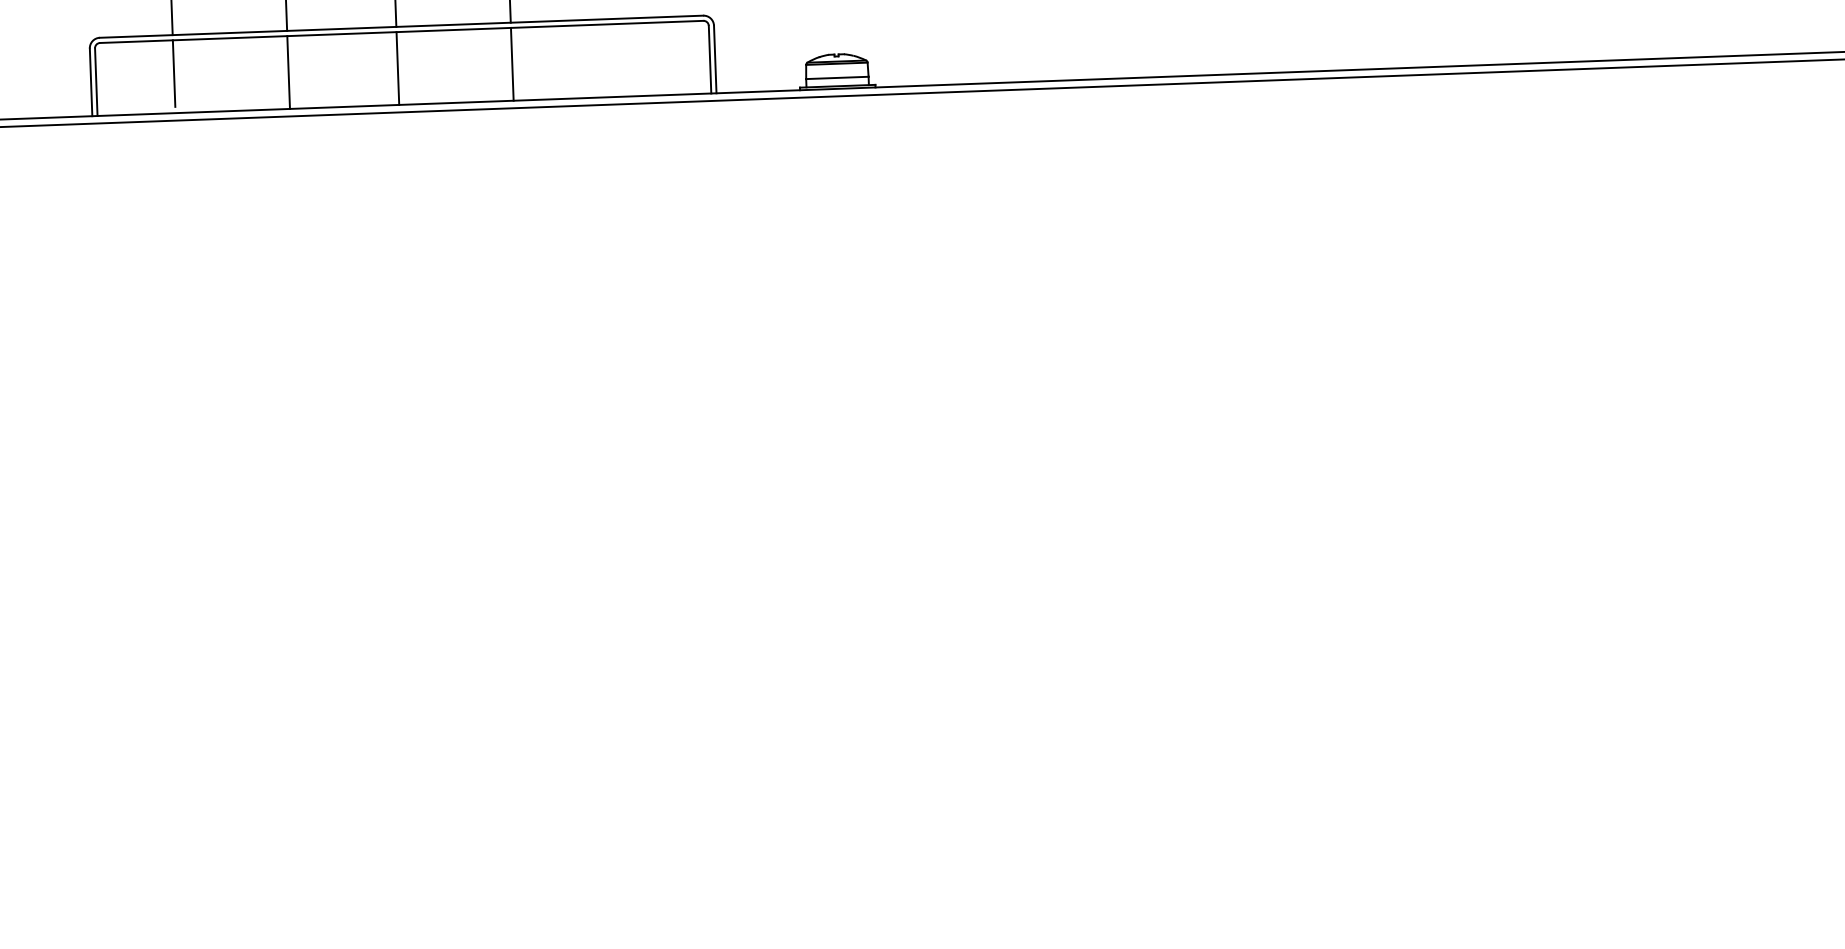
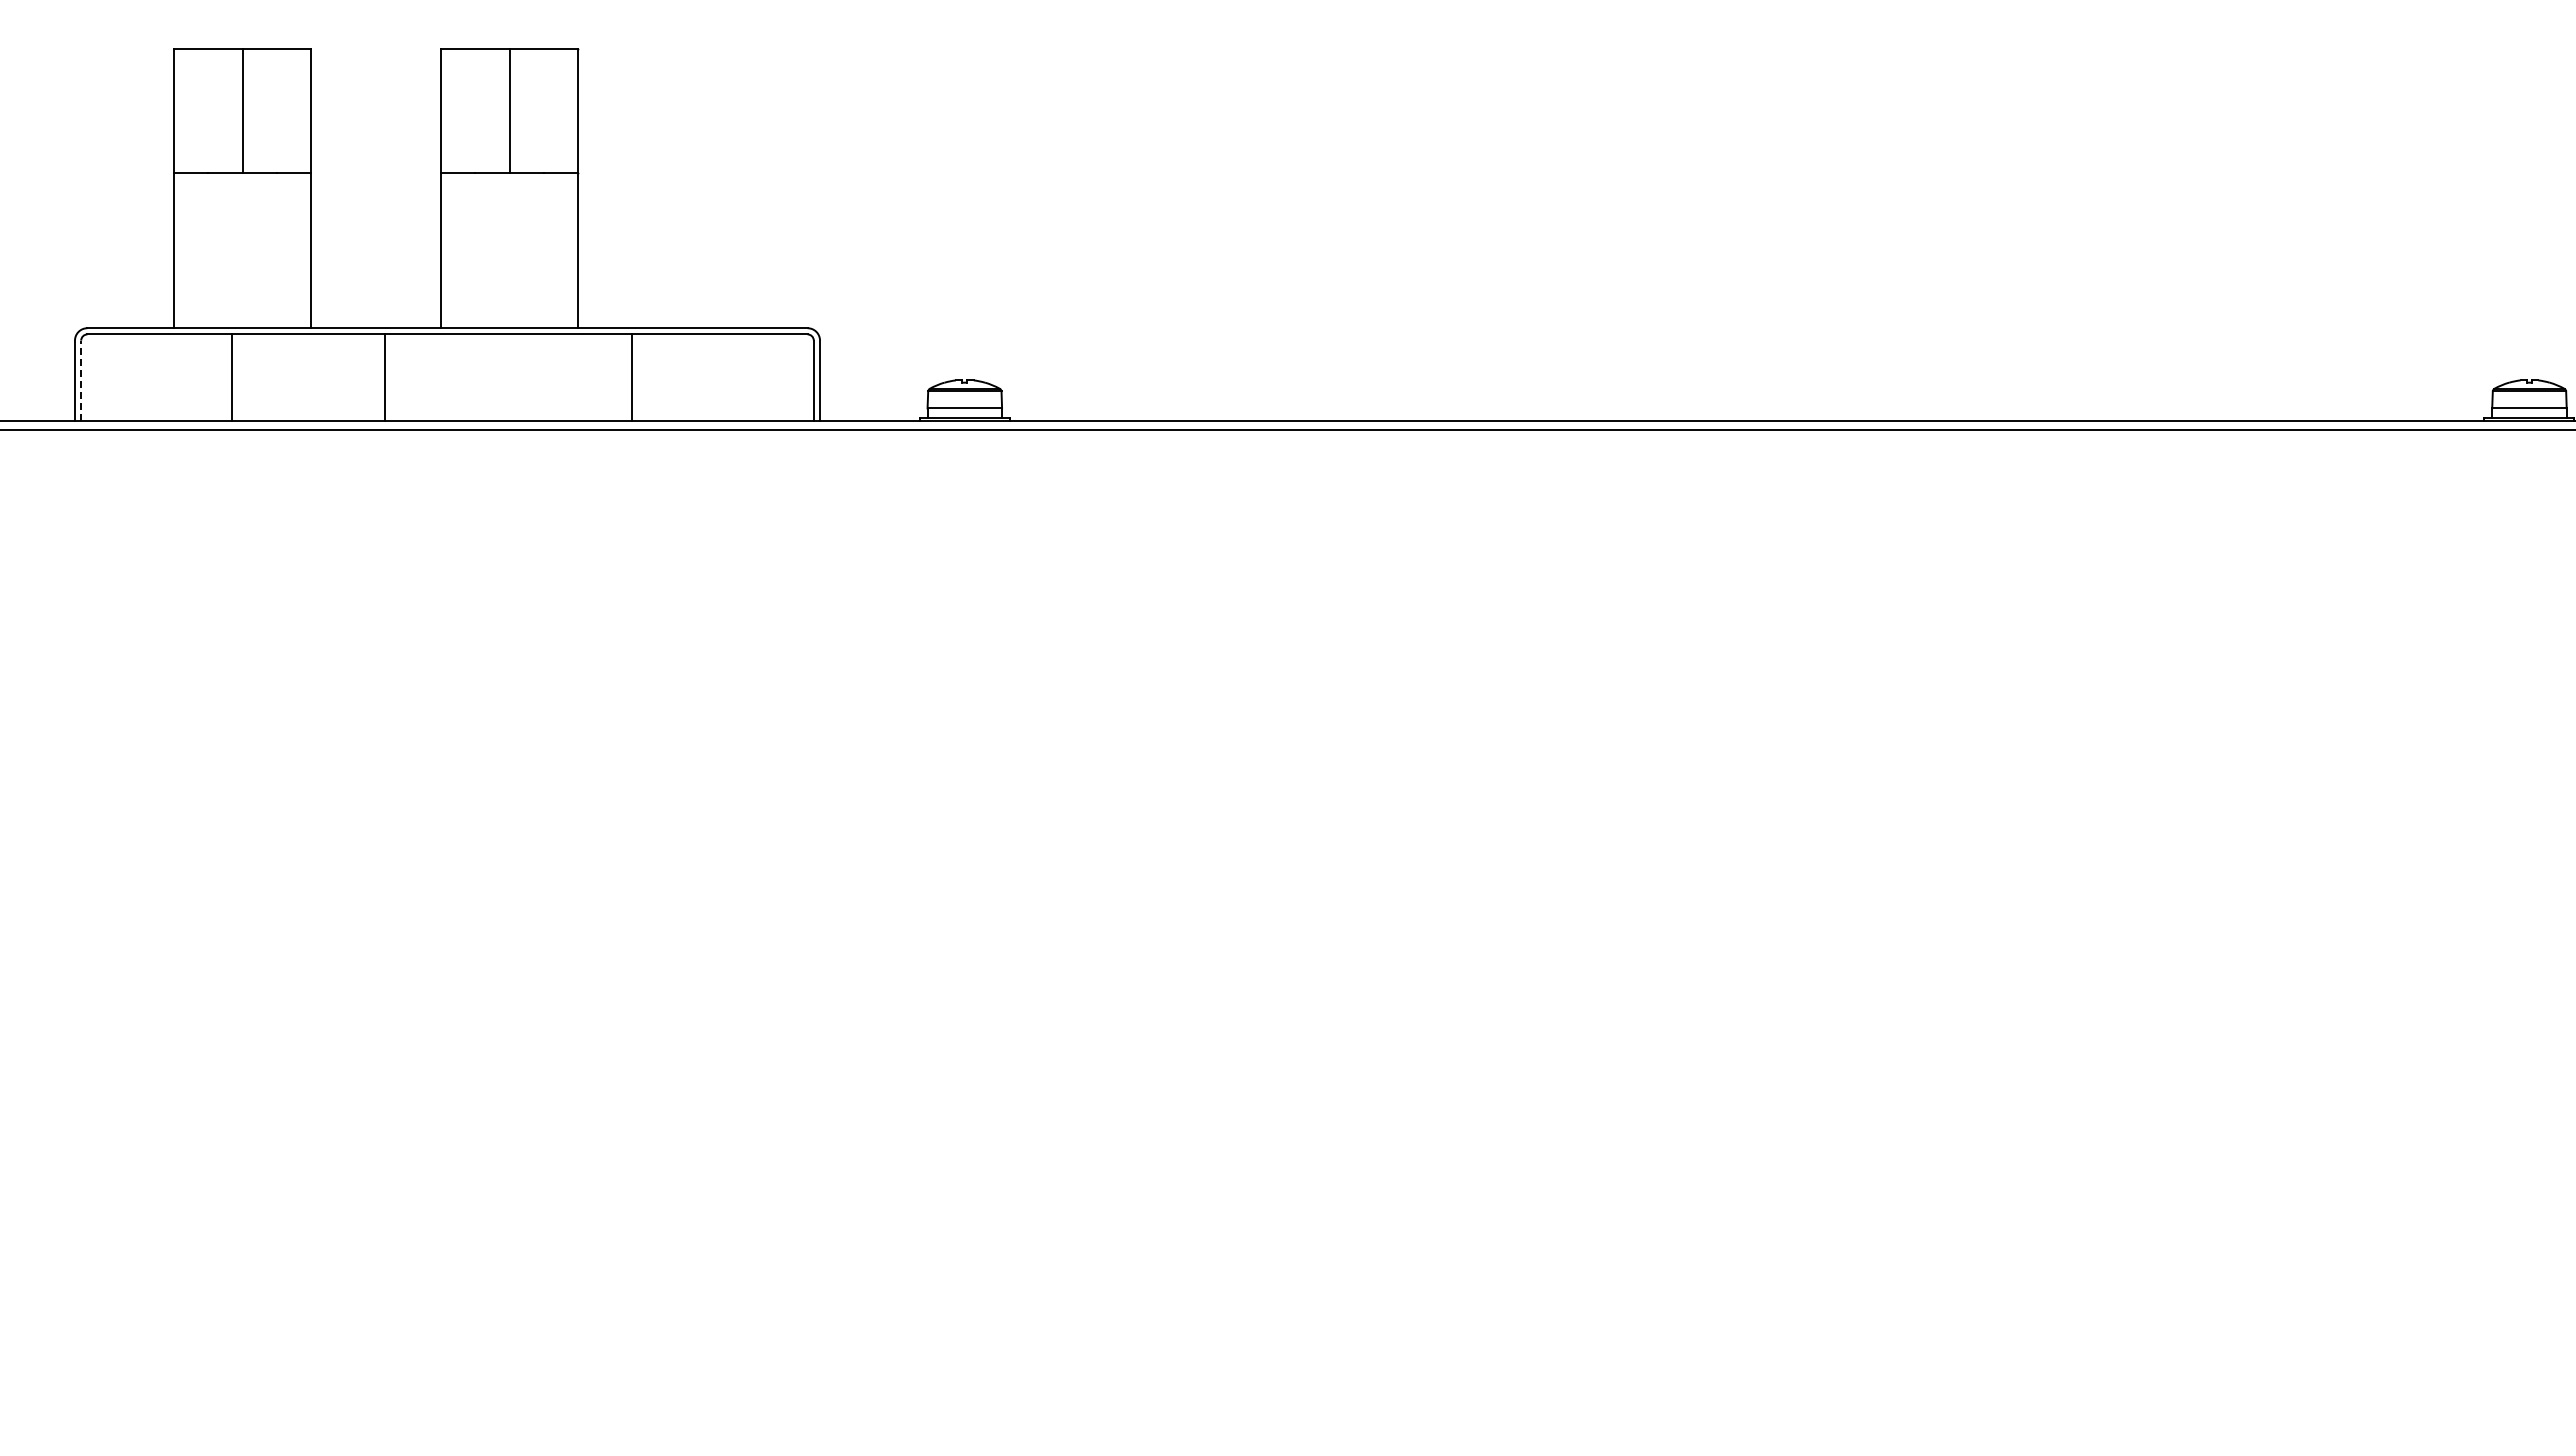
line: (511, 64) -> (631, 377), moved
line: (398, 68) -> (385, 377), moved
line: (288, 72) -> (231, 377), moved
line: (174, 73) -> (174, 373), removed
line: (96, 81) -> (81, 380), solid -> dashed

